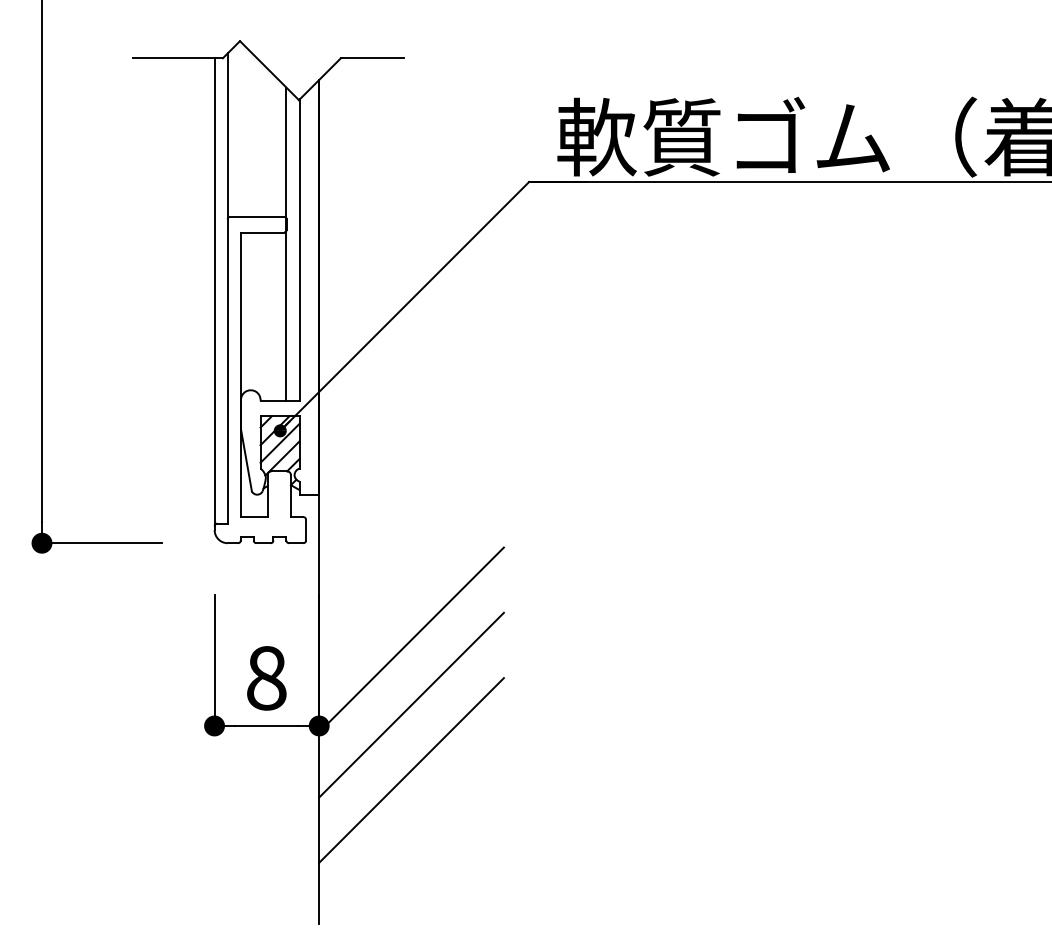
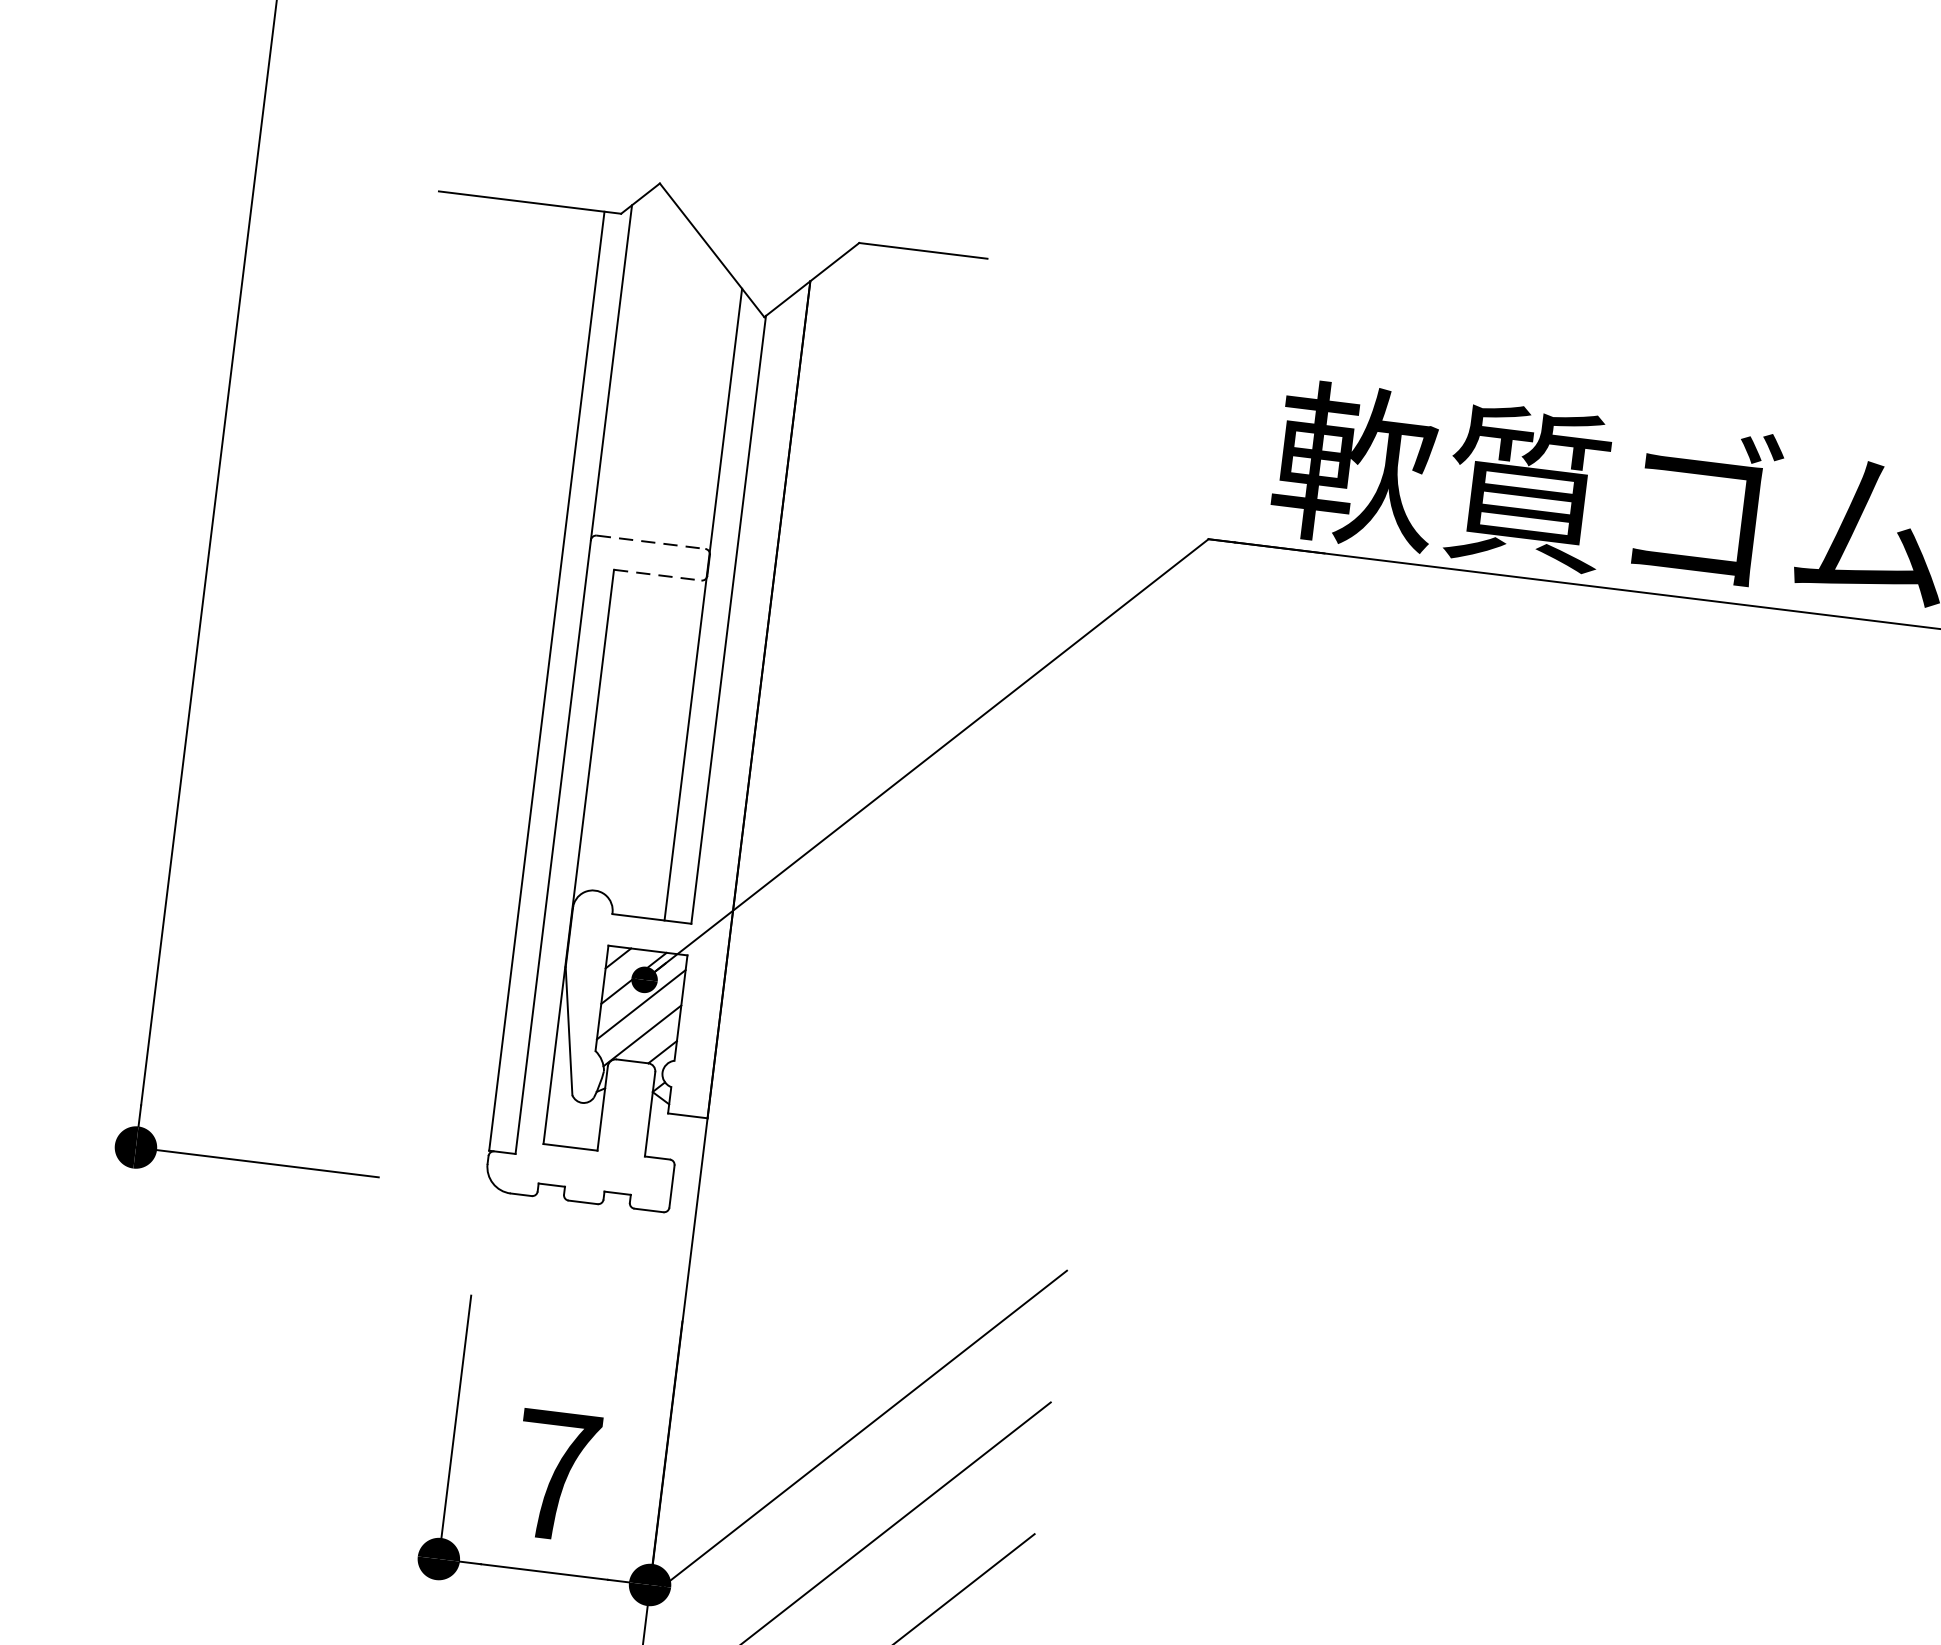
line: (257, 216) -> (651, 541), solid -> dashed
line: (262, 232) -> (657, 575), solid -> dashed
text: (266, 678) -> (555, 1476), 8 -> 7

